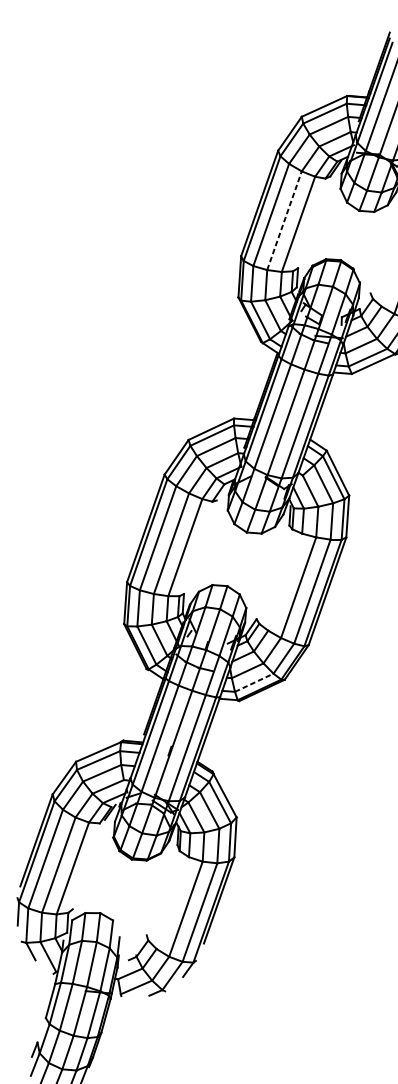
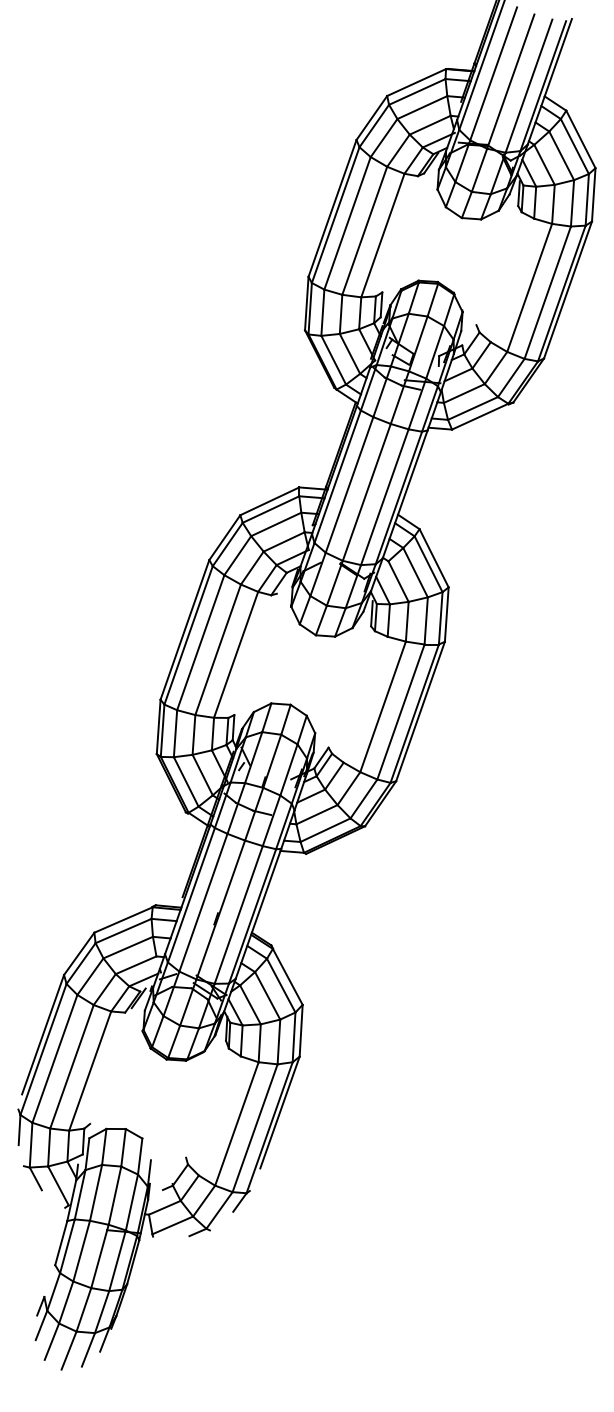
line: (284, 220) -> (364, 230), dashed -> solid
line: (254, 683) -> (325, 830), dashed -> solid

